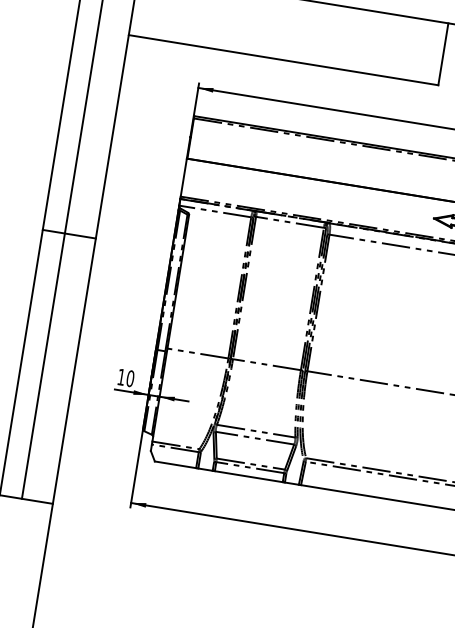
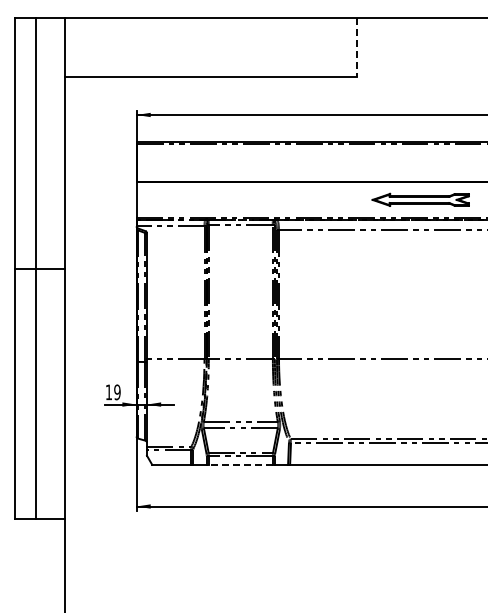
line: (442, 55) -> (356, 48), solid -> dashed
text: (130, 378) -> (117, 392), 10 -> 19
line: (248, 476) -> (240, 464), solid -> dashed

